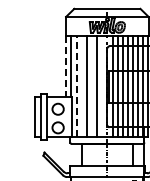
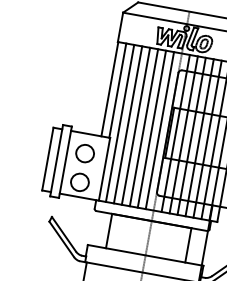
line: (66, 66) -> (110, 89), dashed -> solid
line: (76, 86) -> (119, 123), dashed -> solid
line: (81, 86) -> (127, 124), added
line: (92, 86) -> (144, 127), added
line: (102, 86) -> (160, 130), added

